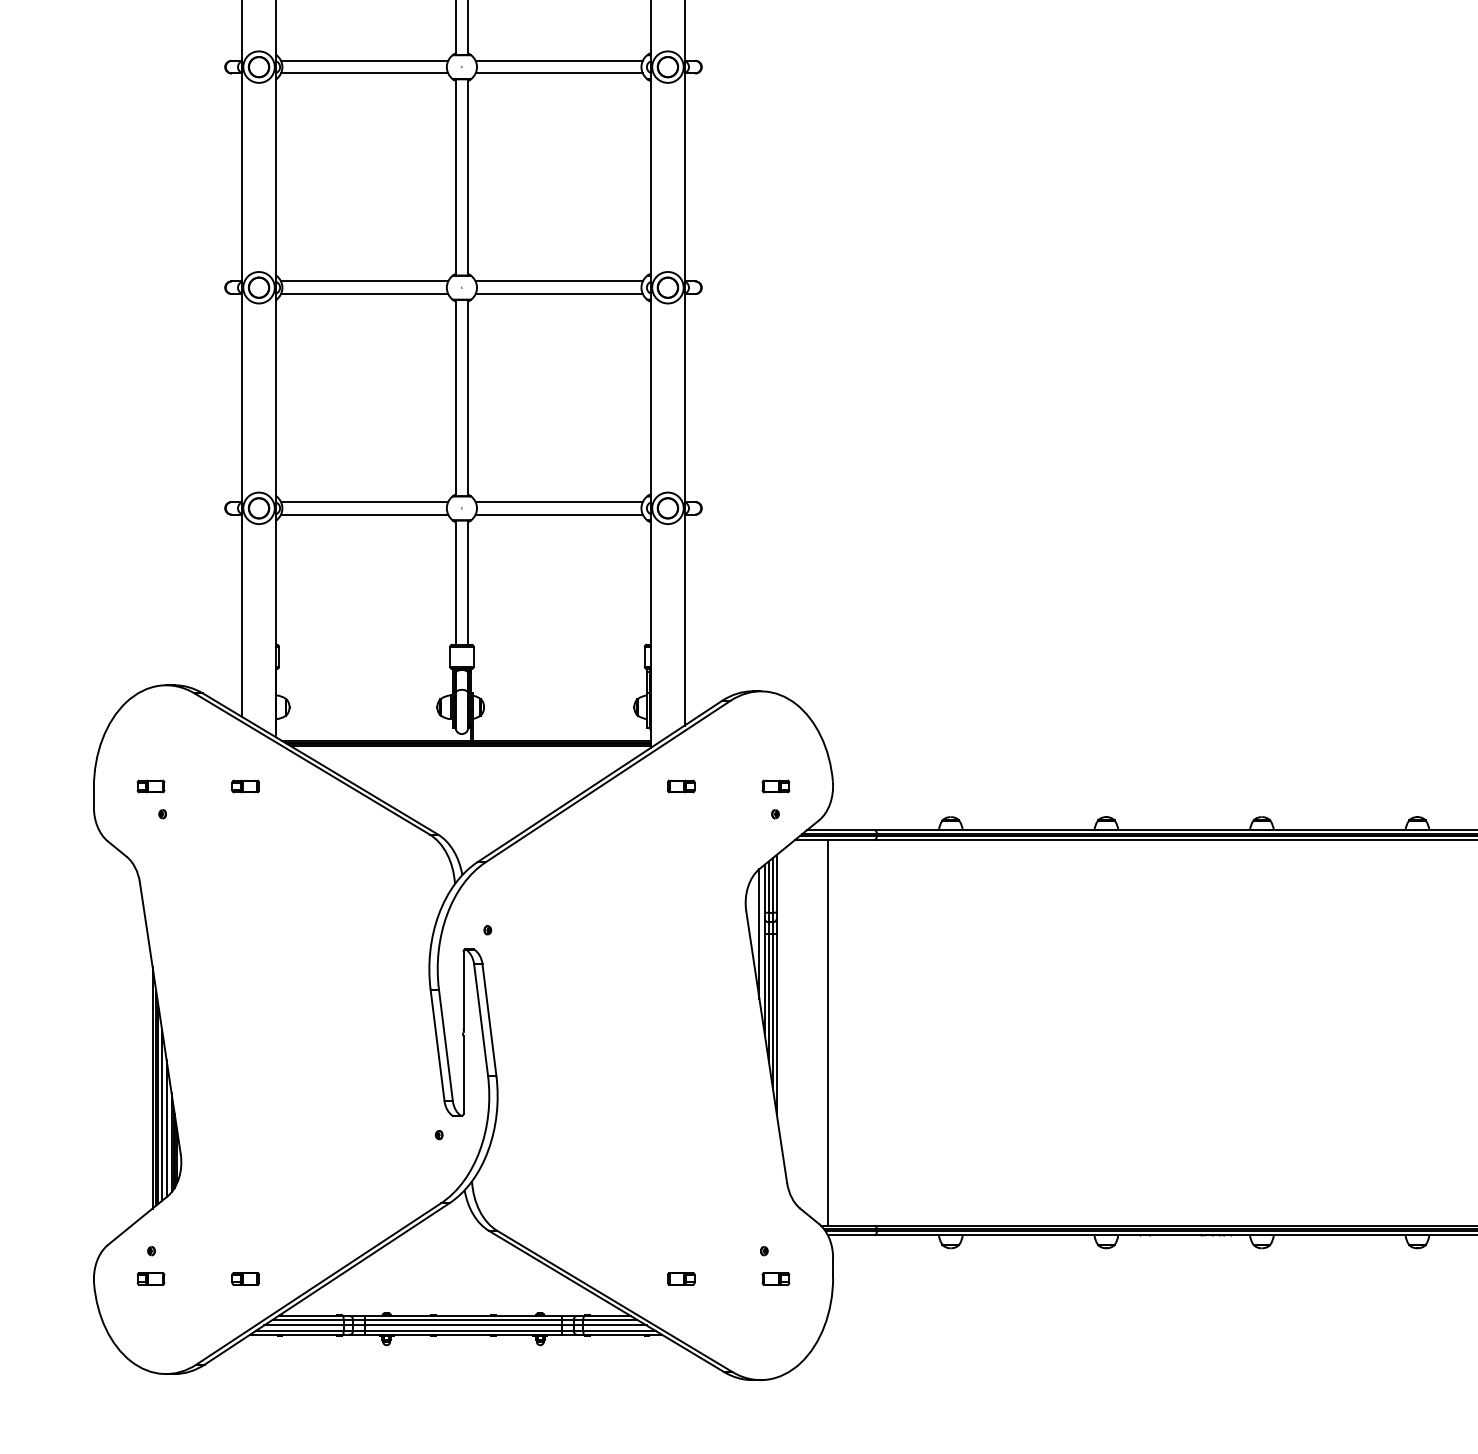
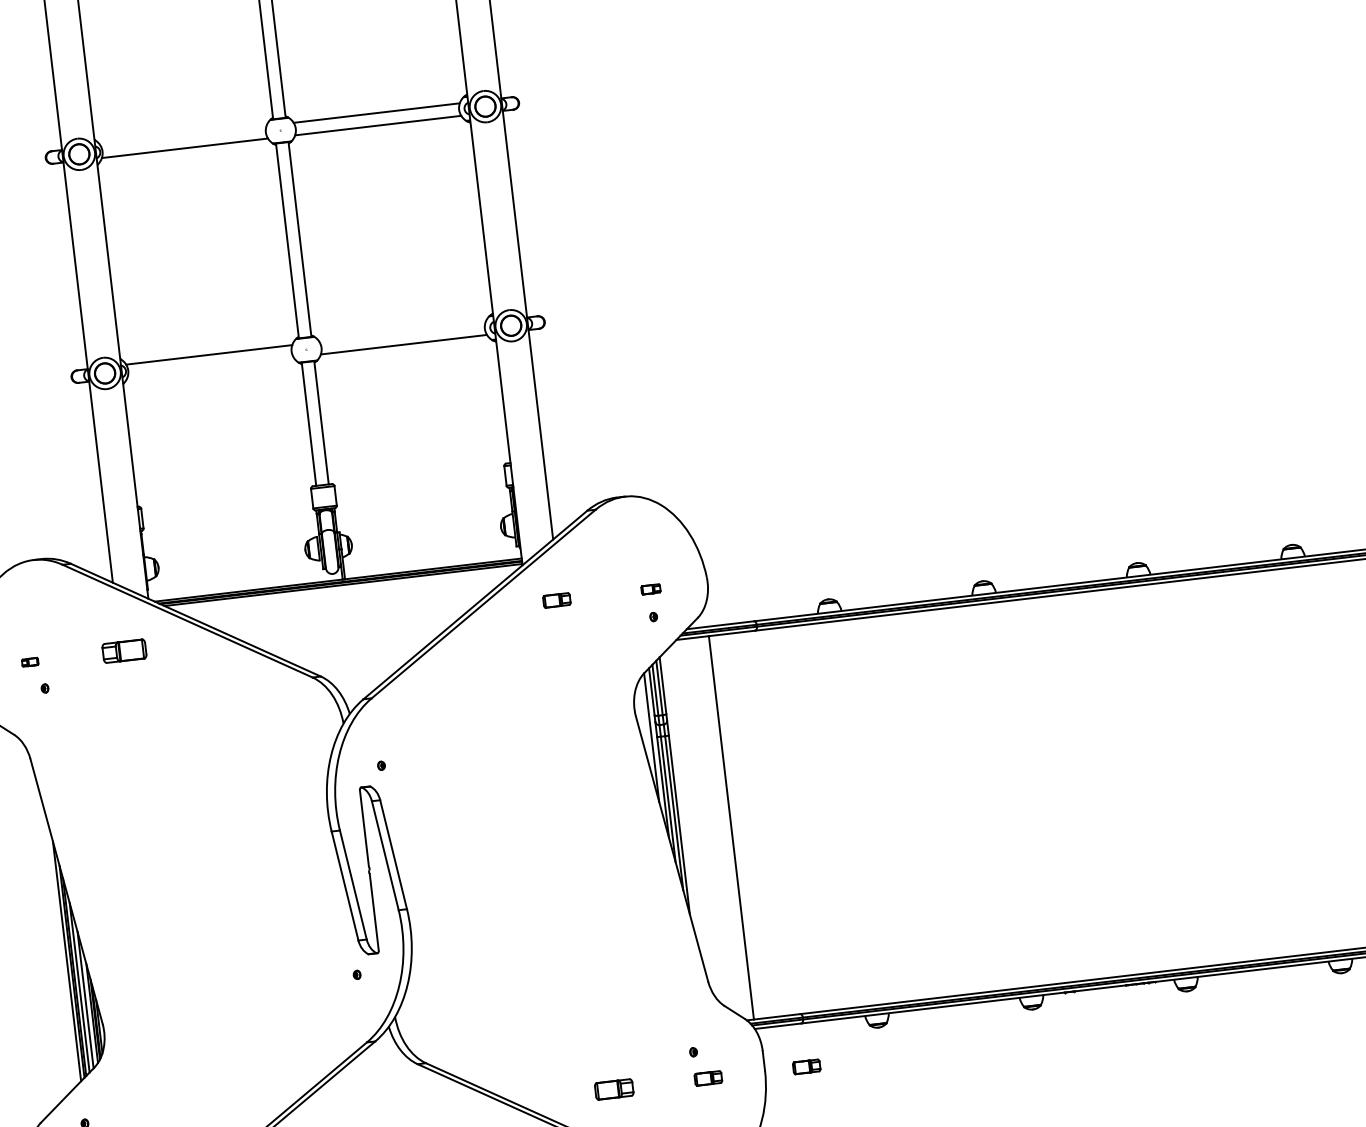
line: (364, 281) -> (183, 135), removed
line: (558, 502) -> (401, 332), removed
line: (364, 514) -> (210, 367), removed
part: (150, 786) -> (29, 662), size x0.6
part: (245, 786) -> (124, 651), size x1.6
part: (775, 786) -> (650, 589), size x0.7
part: (681, 1278) -> (614, 1089), size x1.4
part: (874, 1278) -> (806, 1066), added

